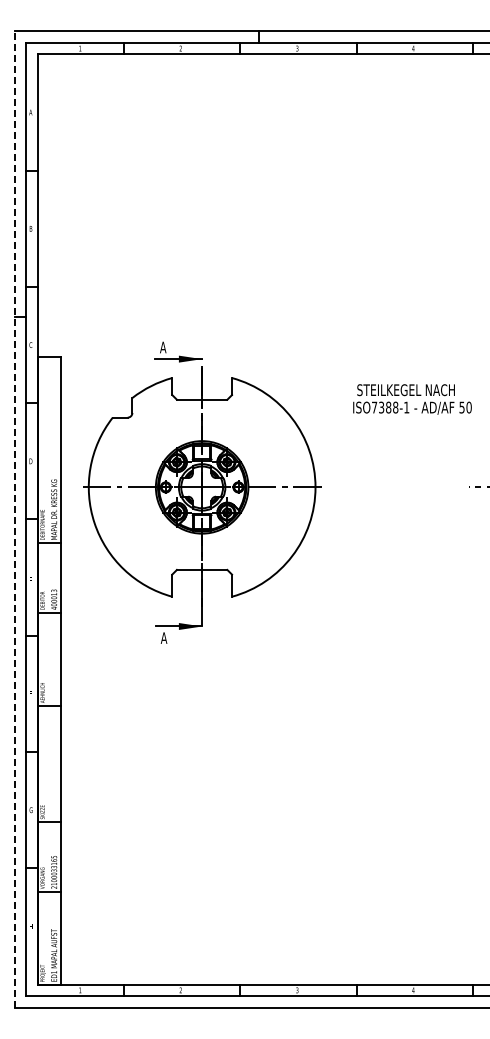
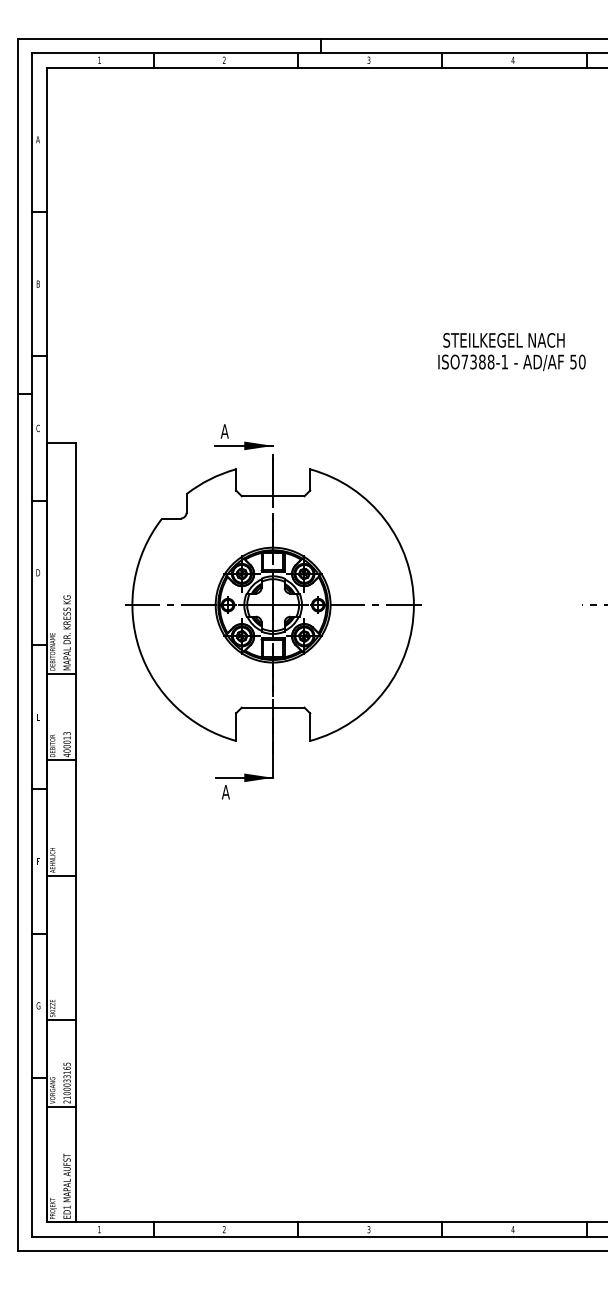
text: (412, 399) -> (511, 351), moved
part: (202, 492) -> (273, 611), moved
line: (14, 519) -> (17, 645), dashed -> solid

